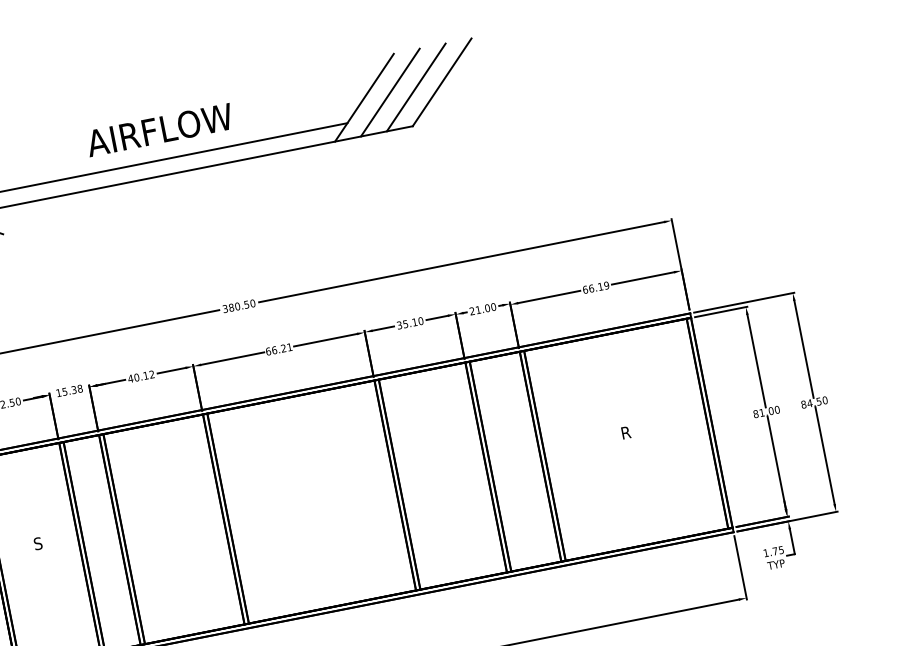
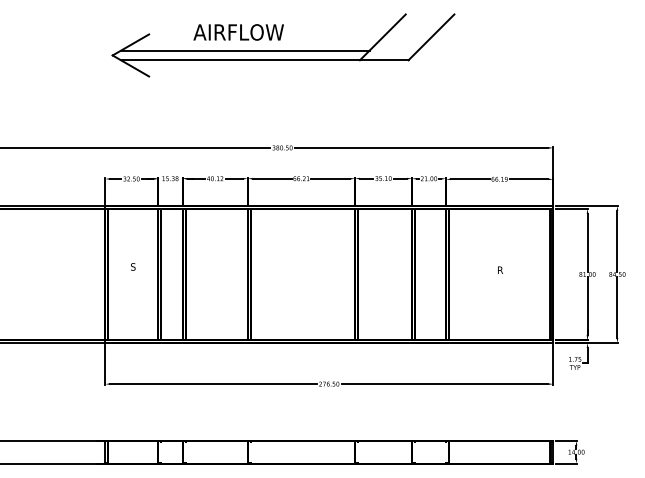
line: (416, 87) -> (415, 37), removed
line: (389, 92) -> (398, 37), removed
text: (159, 130) -> (238, 32), moved

